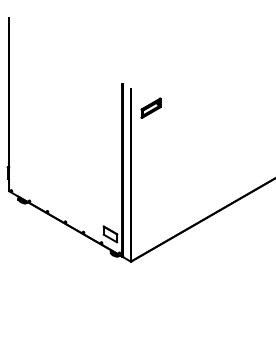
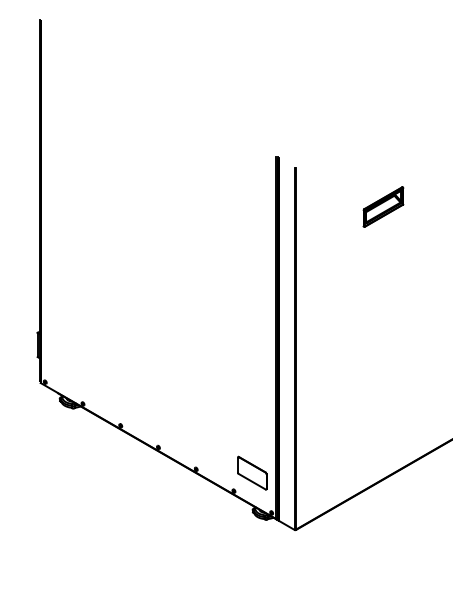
part: (150, 107) -> (382, 205), moved

